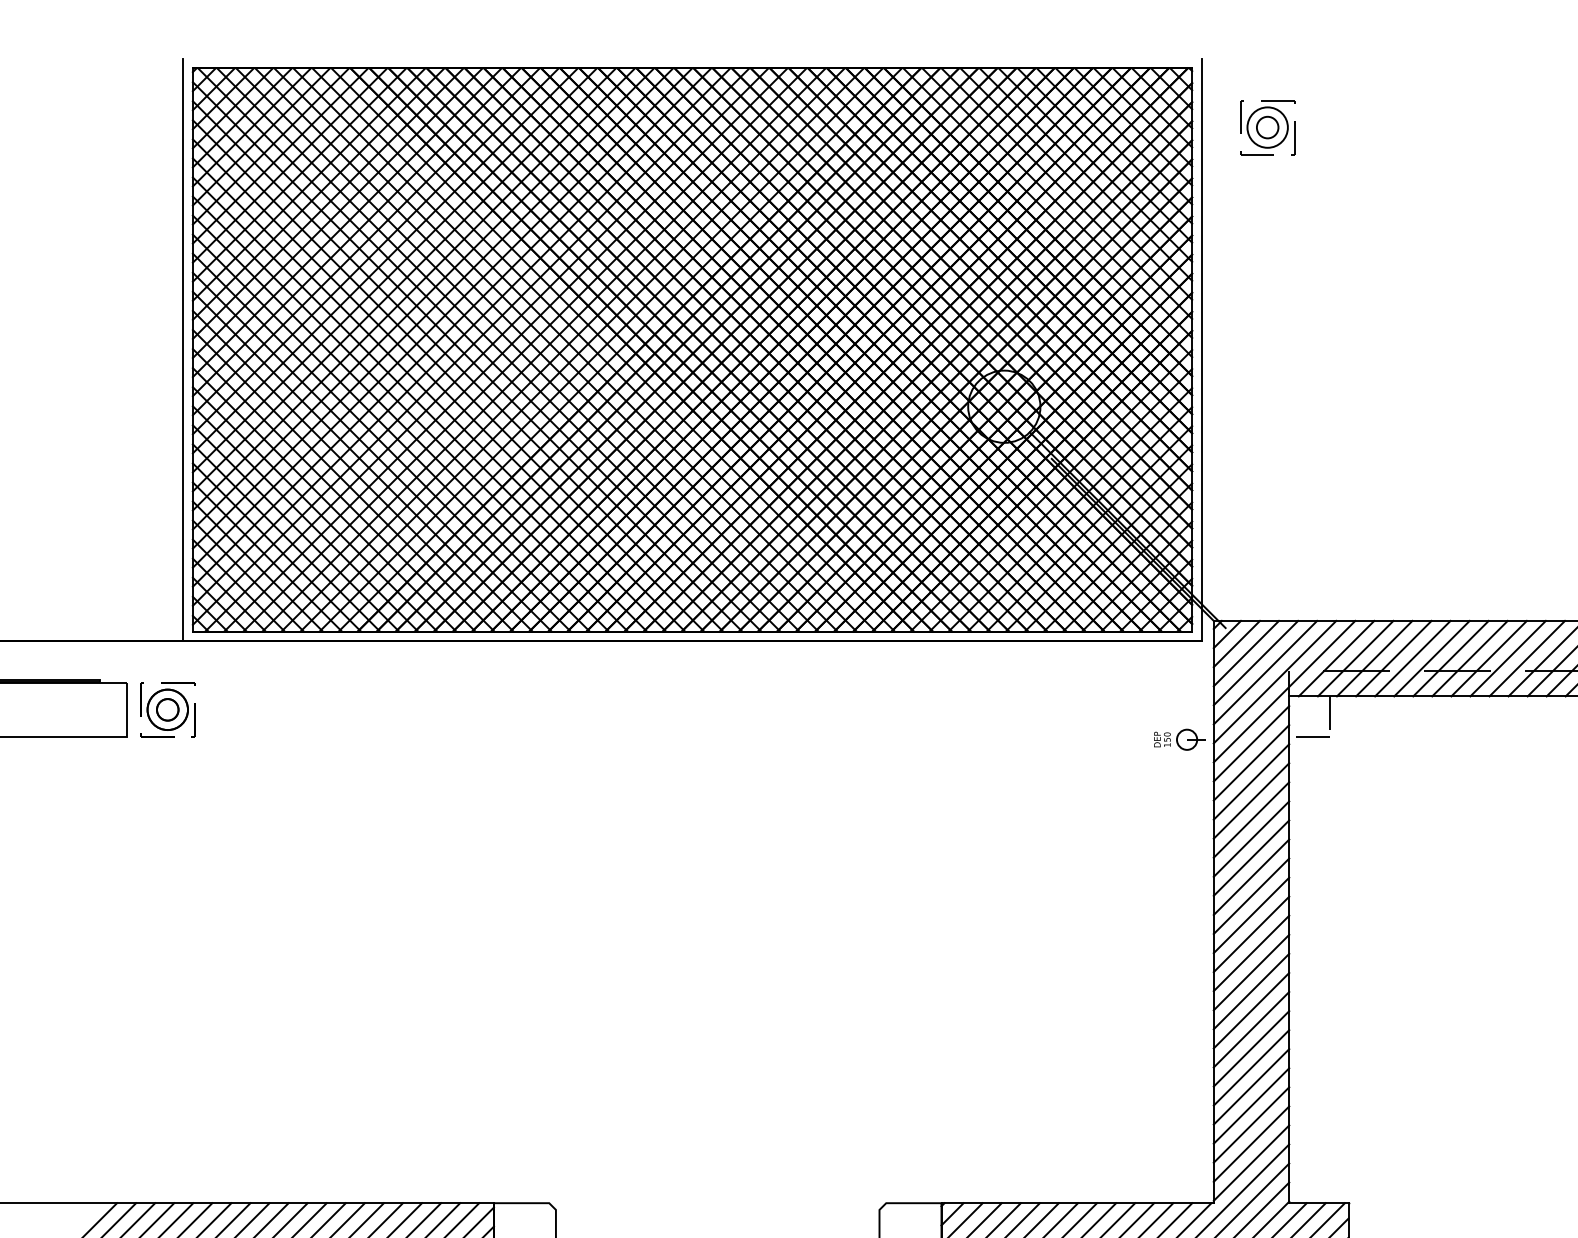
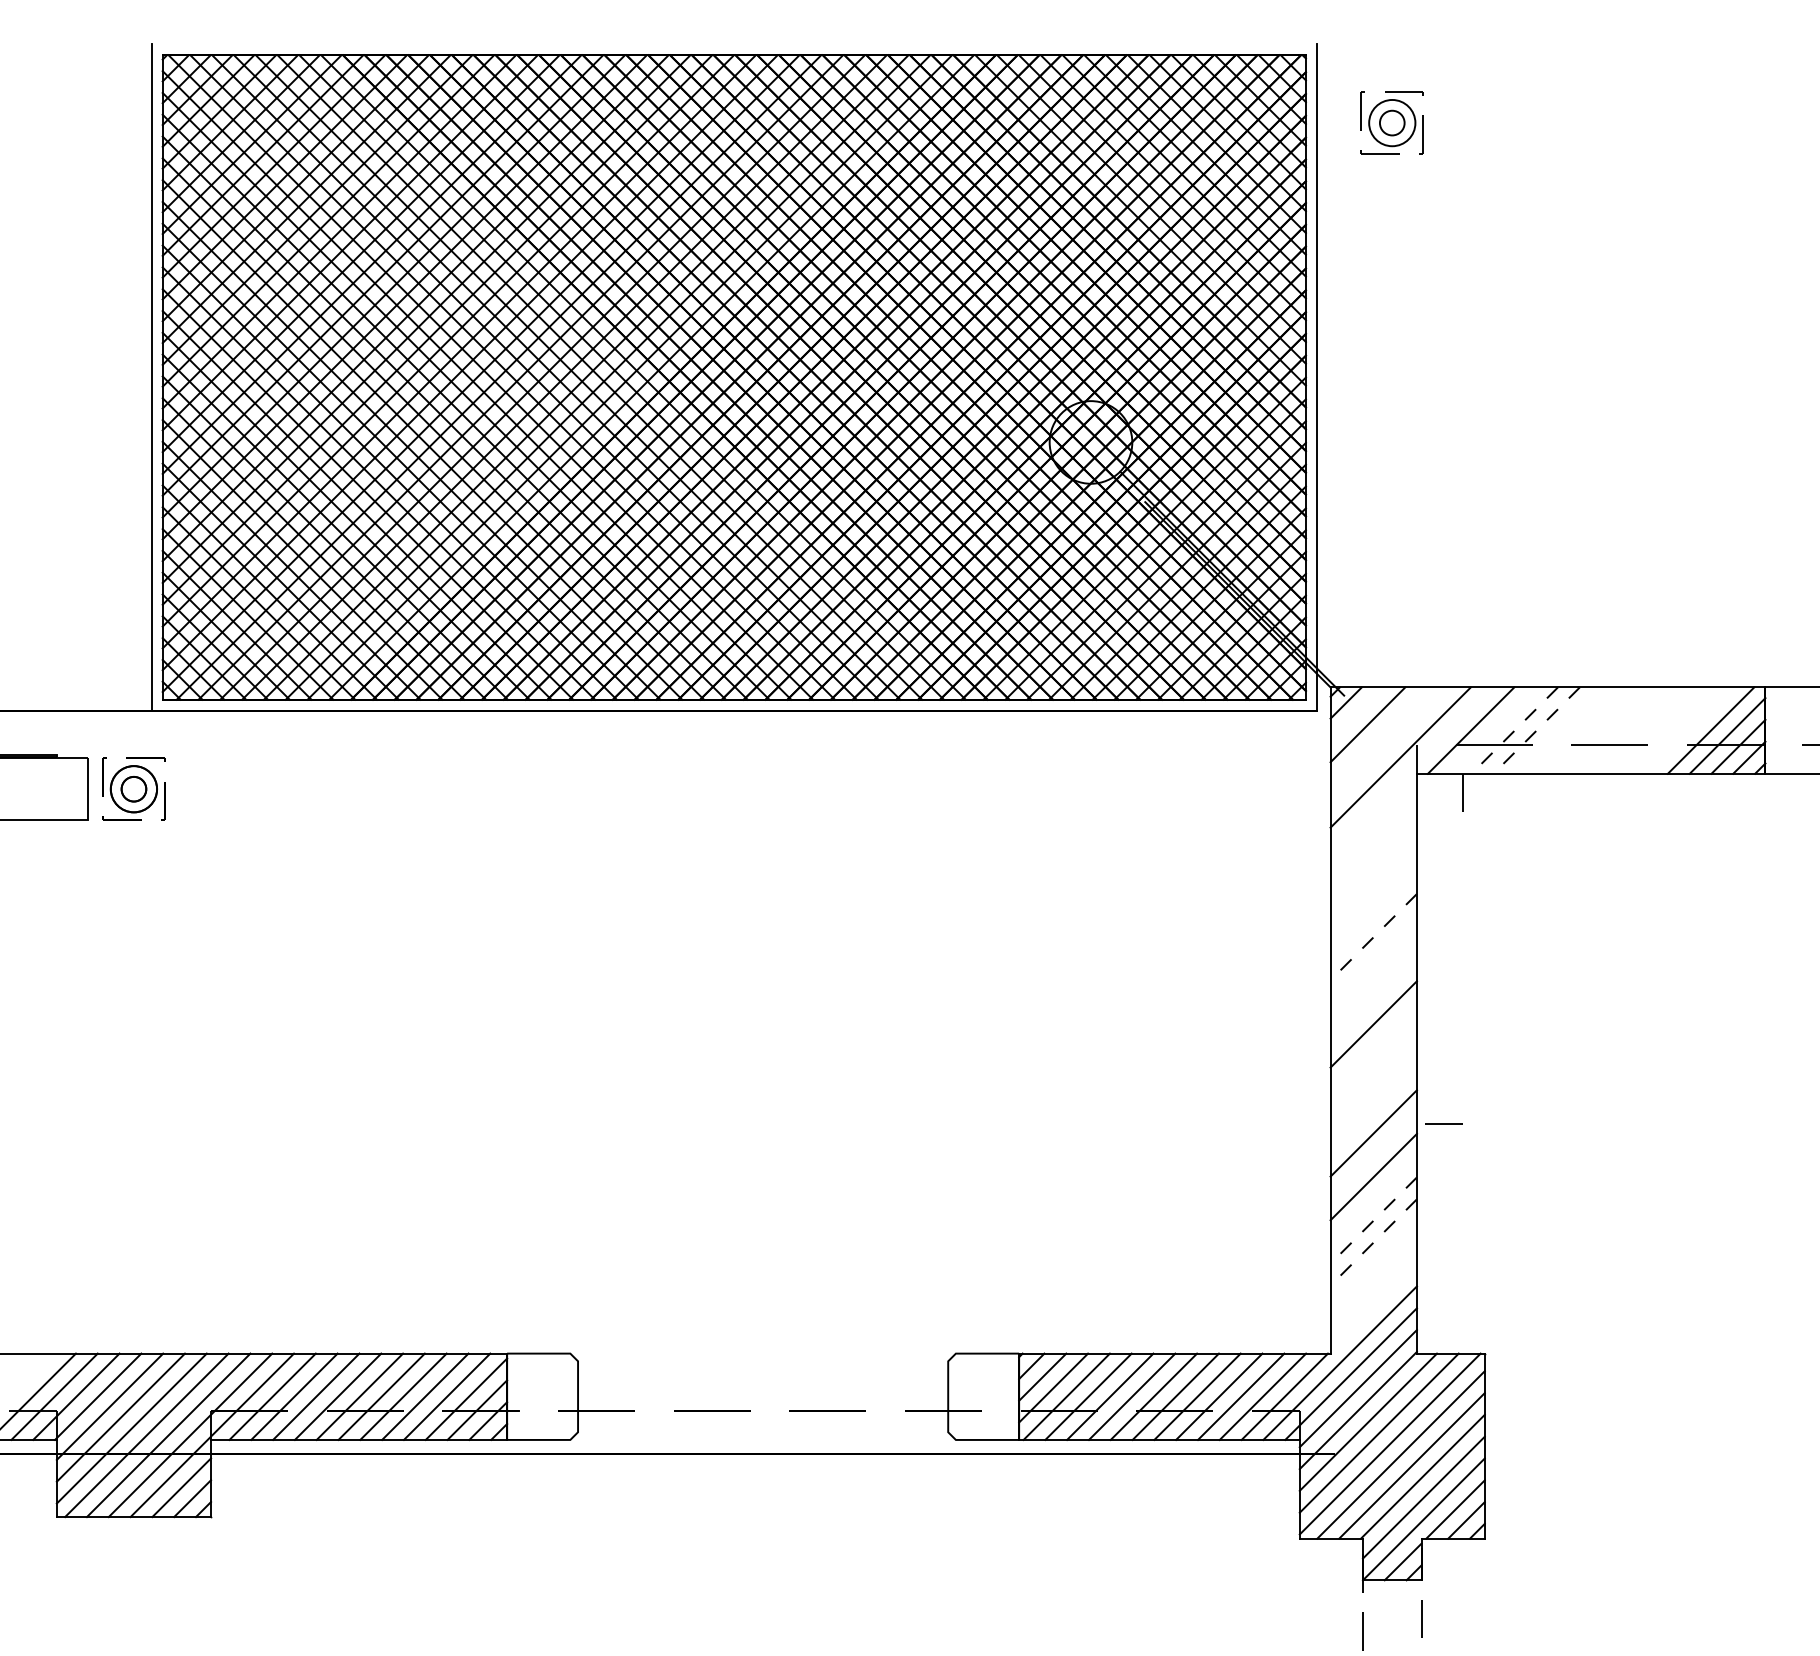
line: (1236, 643) -> (1356, 713), removed
line: (1355, 658) -> (1492, 730), removed
line: (1412, 658) -> (1558, 730), removed
line: (1432, 658) -> (1580, 730), removed
line: (1450, 658) -> (1601, 730), removed
line: (1469, 658) -> (1623, 730), removed
line: (1489, 658) -> (1645, 730), removed
line: (1508, 658) -> (1667, 730), removed
line: (1527, 658) -> (1689, 730), removed
line: (1374, 659) -> (1514, 731), solid -> dashed
line: (1393, 659) -> (1536, 731), solid -> dashed
line: (1255, 662) -> (1378, 735), removed
line: (1265, 672) -> (1389, 746), removed
line: (1284, 691) -> (1411, 768), removed
line: (1312, 736) -> (1443, 1123), moved
part: (1179, 739) -> (1291, 823), removed
line: (1251, 743) -> (1373, 827), removed
line: (1251, 762) -> (1373, 849), removed
line: (1251, 781) -> (1373, 871), removed
line: (1251, 801) -> (1373, 893), removed
line: (1251, 820) -> (1373, 915), removed
line: (1251, 839) -> (1373, 937), solid -> dashed
line: (1251, 857) -> (1373, 958), removed
line: (1251, 877) -> (1373, 980), removed
line: (1251, 896) -> (1373, 1002), removed
line: (1251, 933) -> (1373, 1045), removed
line: (1251, 953) -> (1373, 1067), removed
line: (1251, 972) -> (1373, 1089), removed
line: (1251, 991) -> (1373, 1111), removed
line: (1251, 1029) -> (1373, 1154), removed
line: (1251, 1067) -> (1373, 1198), removed
line: (1251, 1086) -> (1373, 1220), solid -> dashed
line: (1251, 1106) -> (1373, 1242), solid -> dashed
line: (1251, 1125) -> (1373, 1264), removed
line: (1251, 1143) -> (1373, 1285), removed
line: (1251, 1162) -> (1373, 1307), removed

